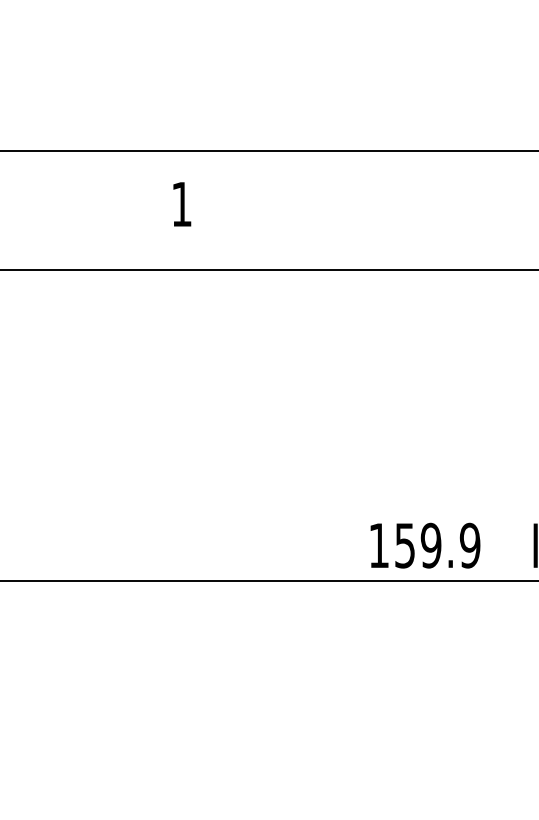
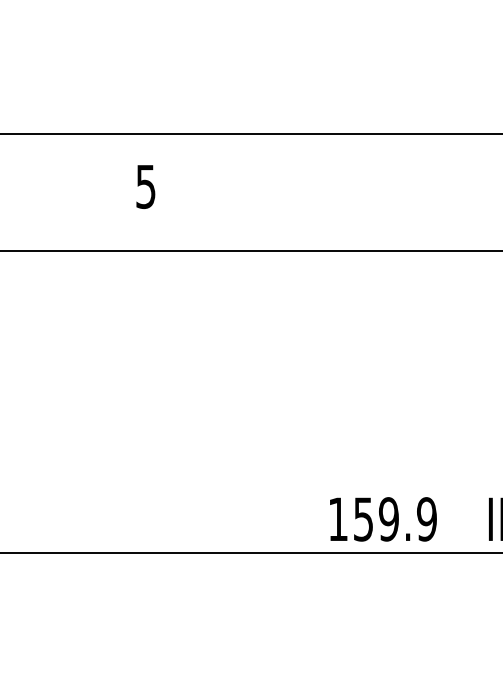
text: (181, 204) -> (145, 186), 1 -> 5

